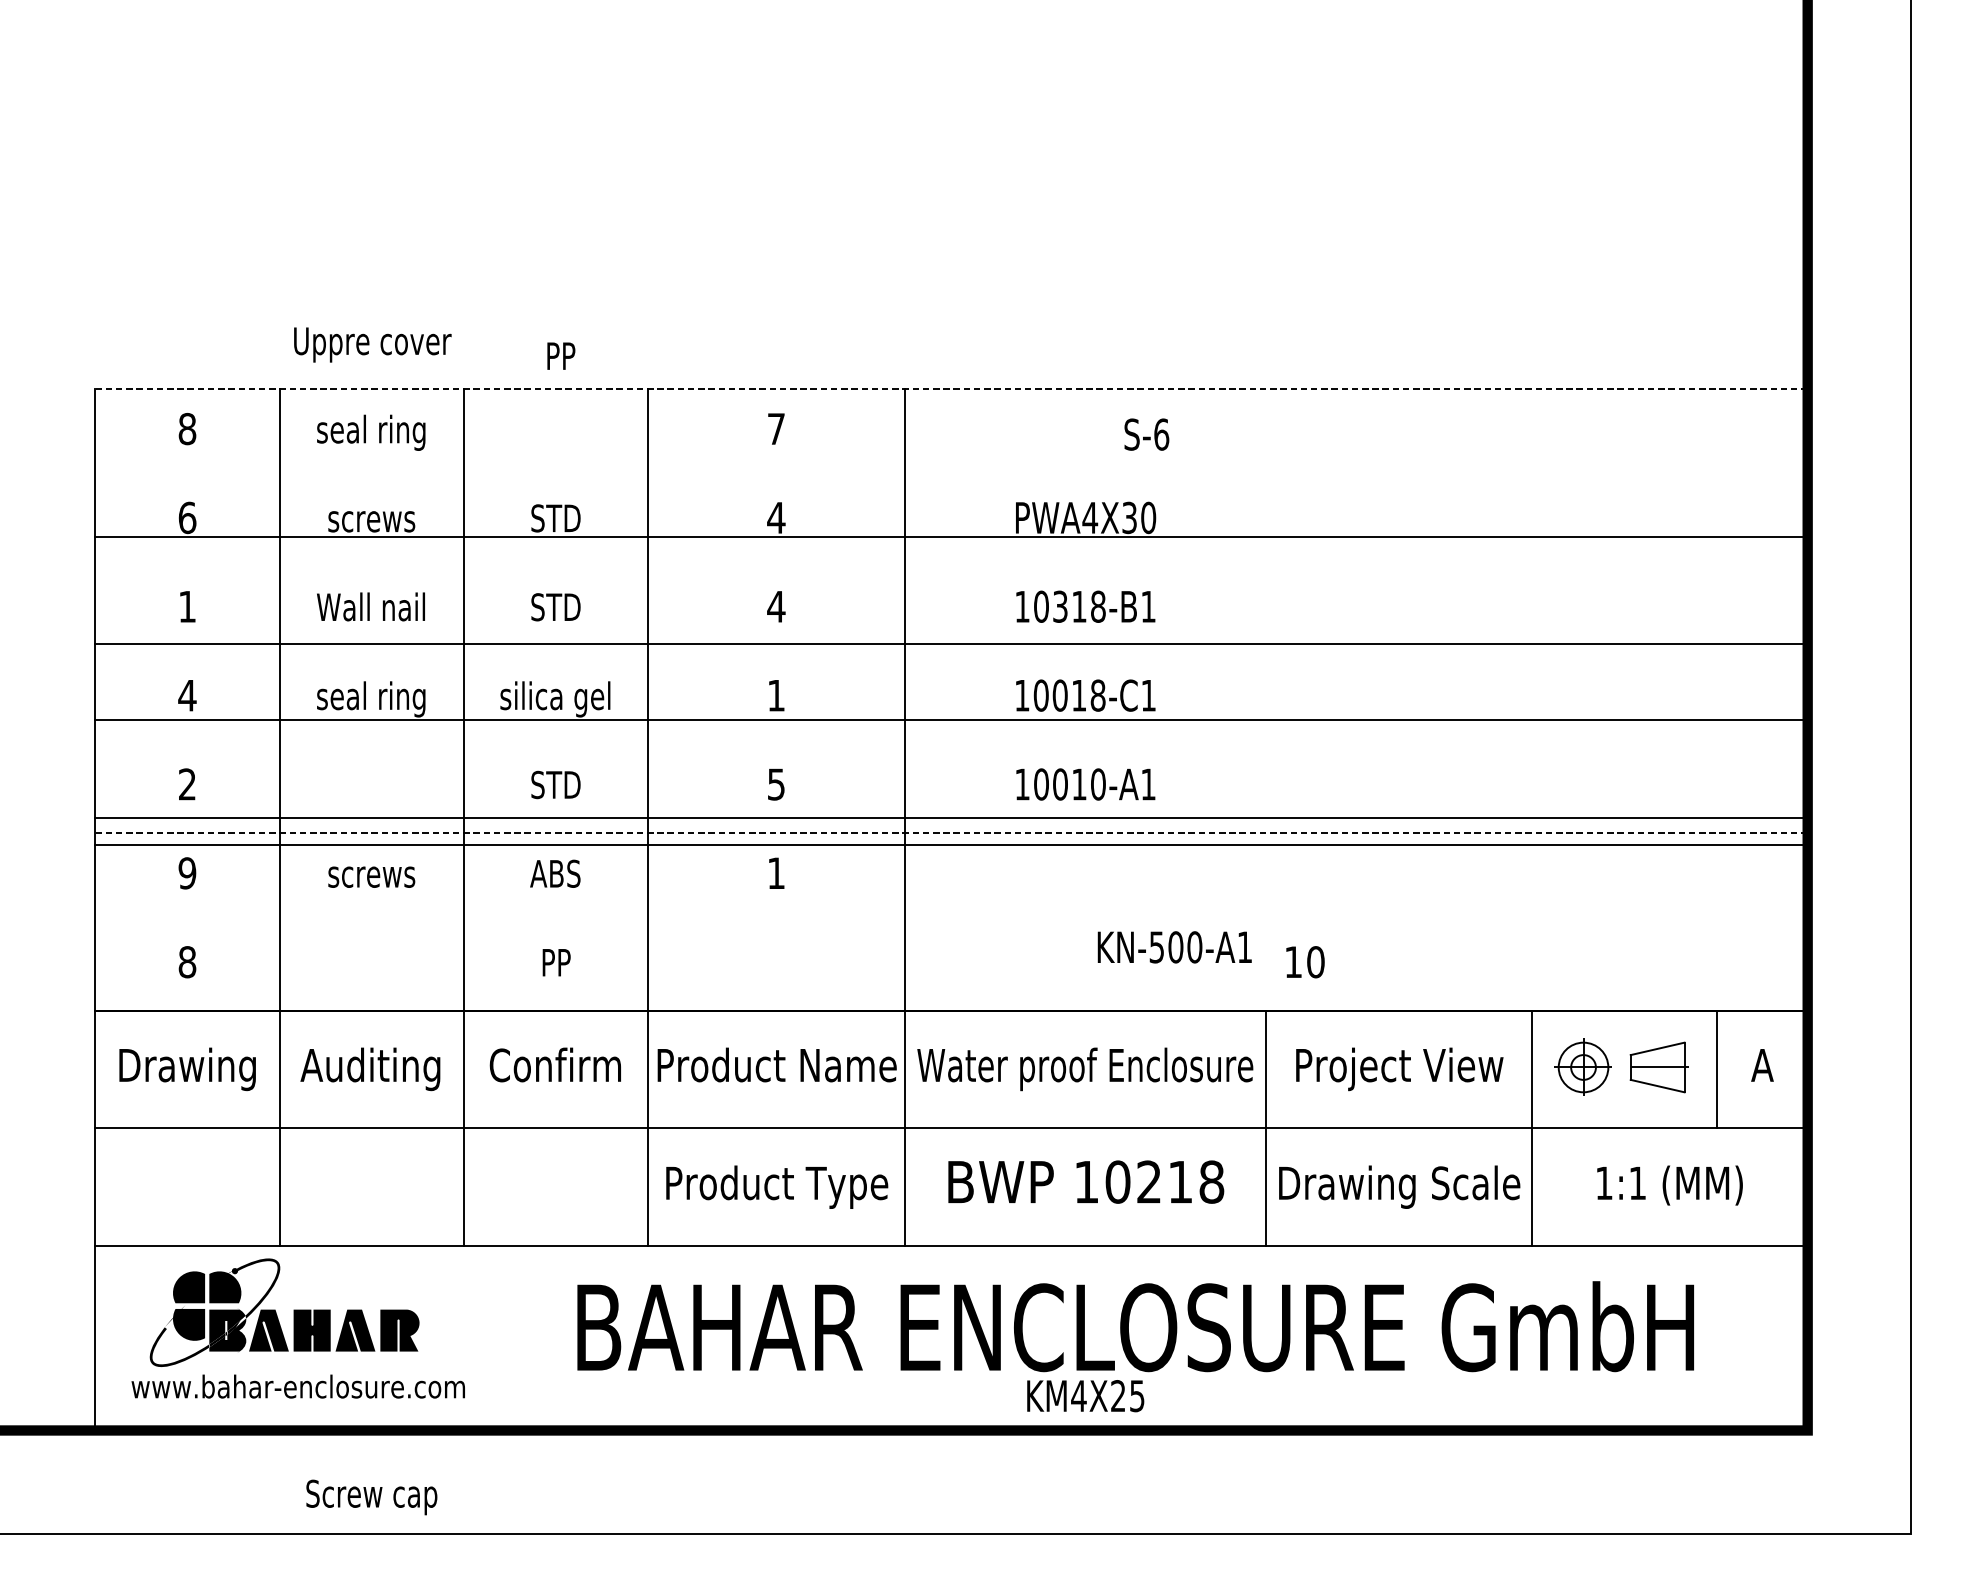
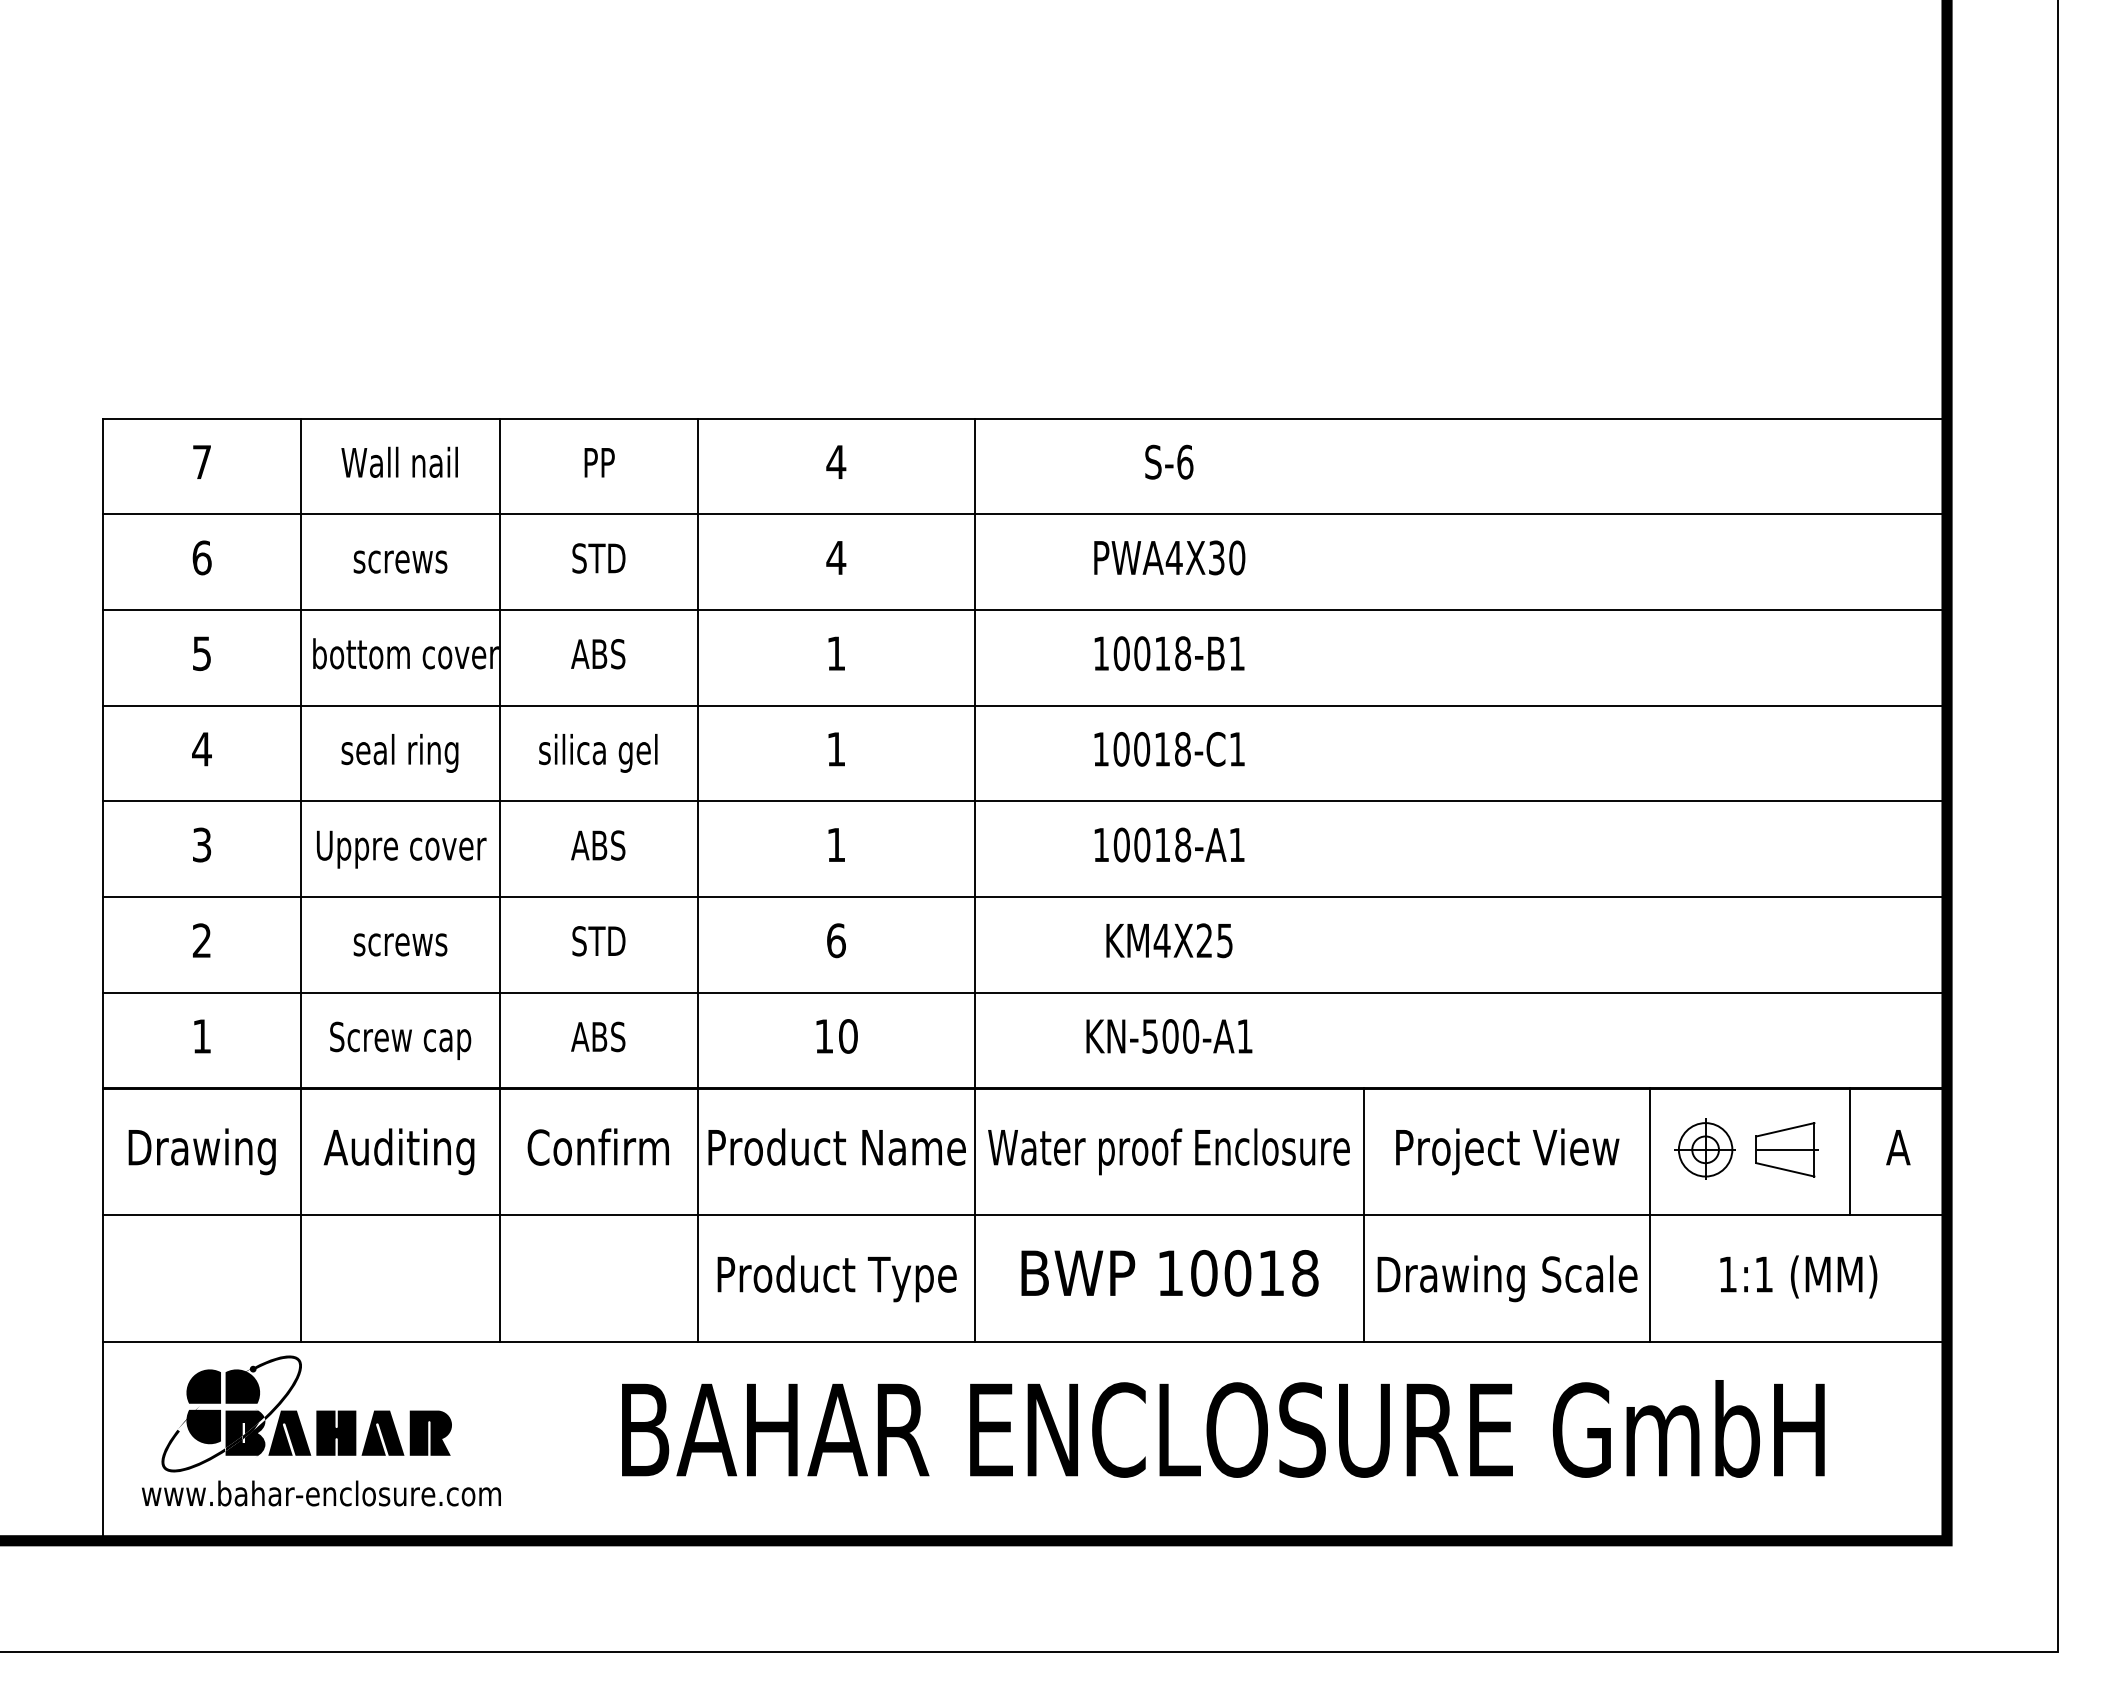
text: (372, 344) -> (401, 849), moved
text: (561, 355) -> (599, 462), moved
line: (951, 388) -> (1024, 418), dashed -> solid
text: (186, 428) -> (201, 461), 8 -> 7
text: (776, 428) -> (836, 461), 7 -> 4
text: (370, 432) -> (399, 465), seal ring -> Wall nail
text: (1147, 433) -> (1169, 461), moved
line: (951, 537) -> (1024, 514), moved
text: (186, 606) -> (201, 653), 1 -> 5
text: (376, 606) -> (405, 653), Wall nail -> bottom cover
text: (776, 606) -> (836, 653), 4 -> 1
text: (1060, 606) -> (1142, 653), 10318-B1 -> 10018-B1
text: (555, 607) -> (598, 654), STD -> ABS
line: (951, 644) -> (1024, 610), moved
line: (951, 719) -> (1024, 705), moved
text: (186, 784) -> (201, 844), 2 -> 3
text: (555, 784) -> (598, 845), STD -> ABS
text: (776, 784) -> (836, 845), 5 -> 1
text: (1098, 784) -> (1183, 844), 10010-A1 -> 10018-A1
line: (951, 818) -> (1024, 801), moved
line: (951, 833) -> (1024, 897), dashed -> solid
line: (951, 844) -> (1024, 992), moved
text: (186, 873) -> (201, 940), 9 -> 2
text: (776, 873) -> (836, 940), 1 -> 6
text: (555, 874) -> (598, 941), ABS -> STD
text: (1174, 947) -> (1169, 1036), moved
text: (186, 962) -> (201, 1036), 8 -> 1
text: (555, 962) -> (598, 1036), PP -> ABS
text: (1304, 962) -> (836, 1036), moved
text: (1148, 1182) -> (1237, 1273), 10218 -> 10018
text: (1085, 1395) -> (1169, 940), moved
text: (371, 1497) -> (400, 1040), moved

